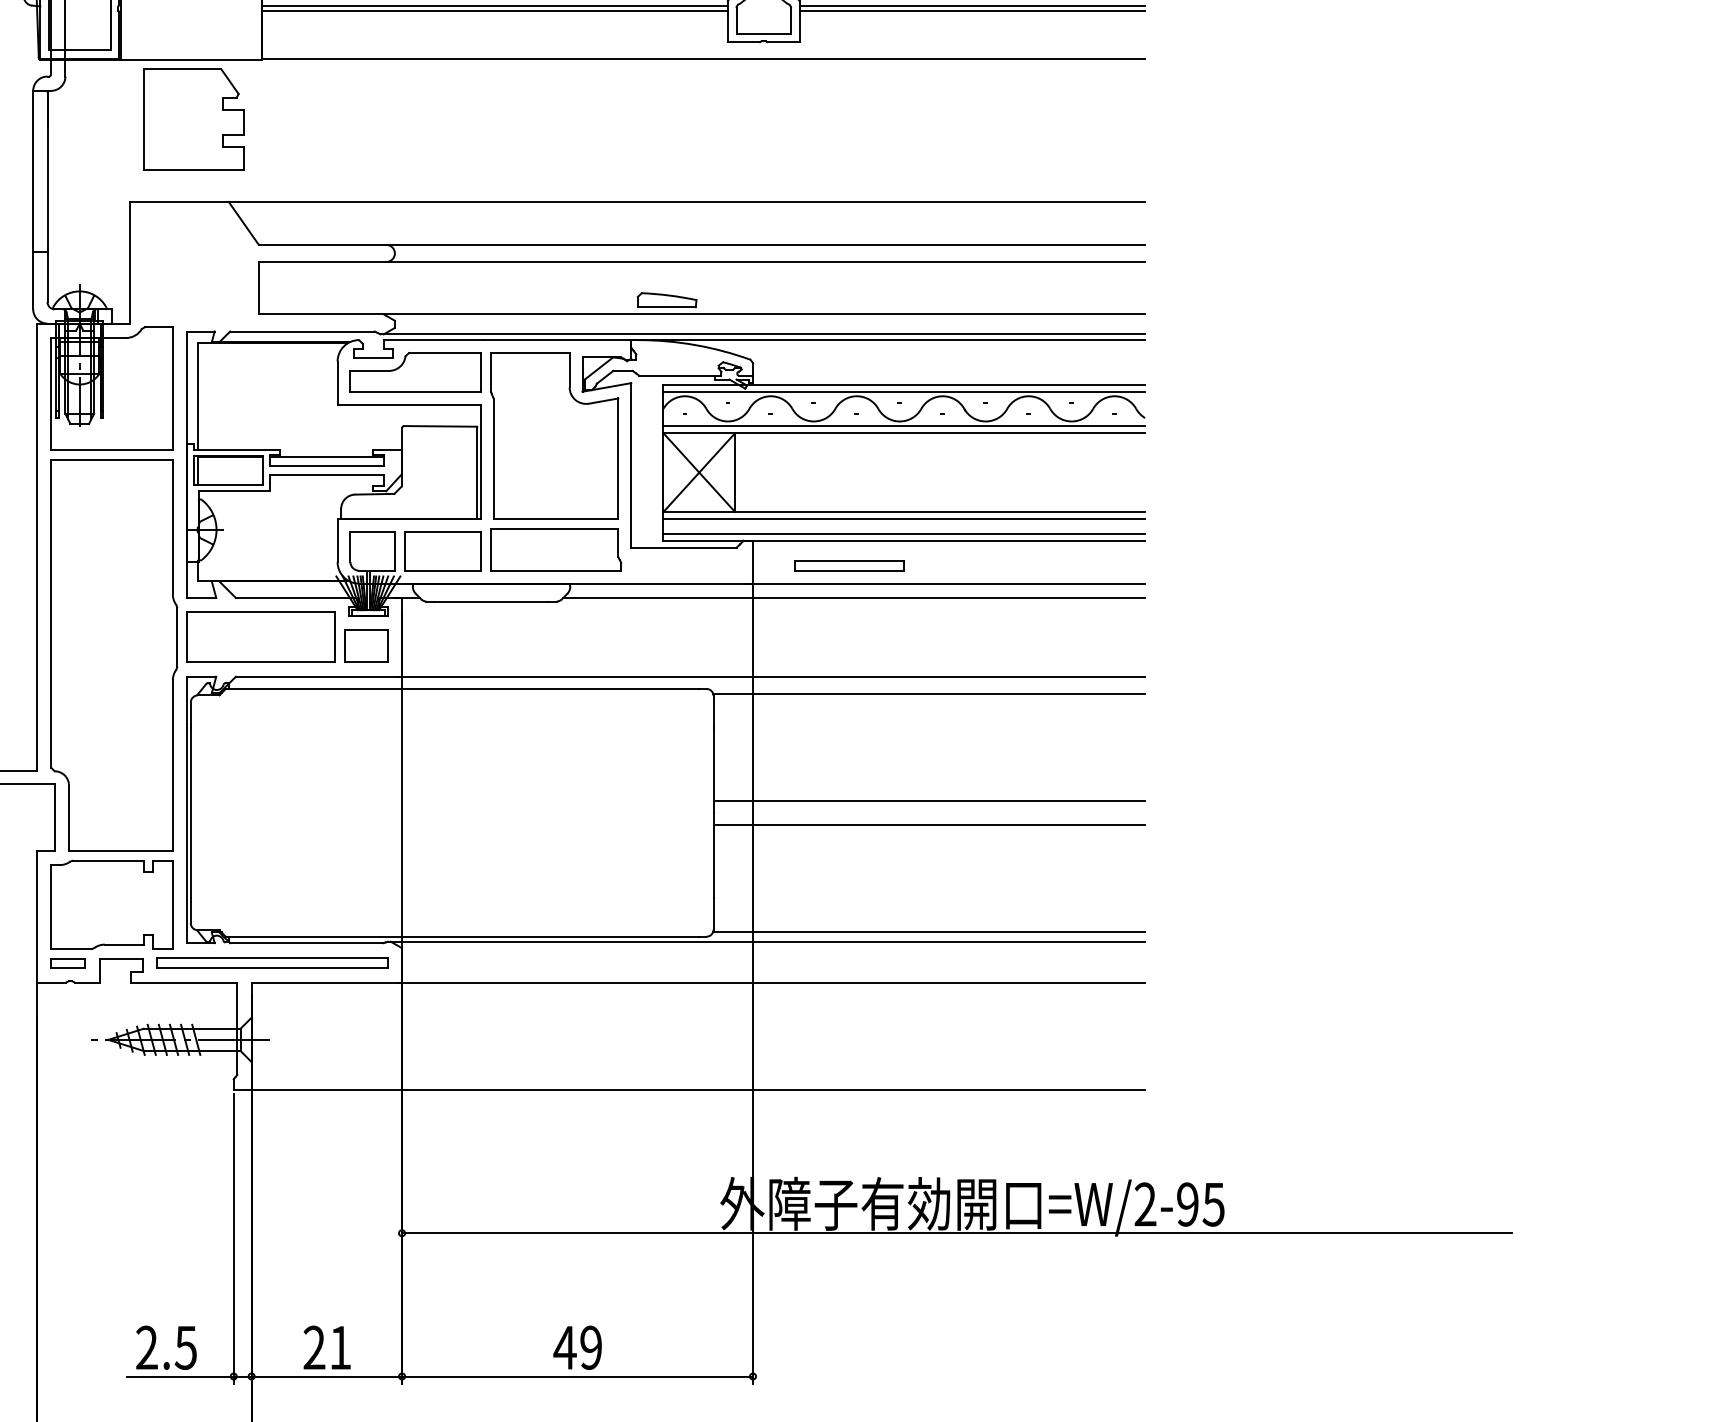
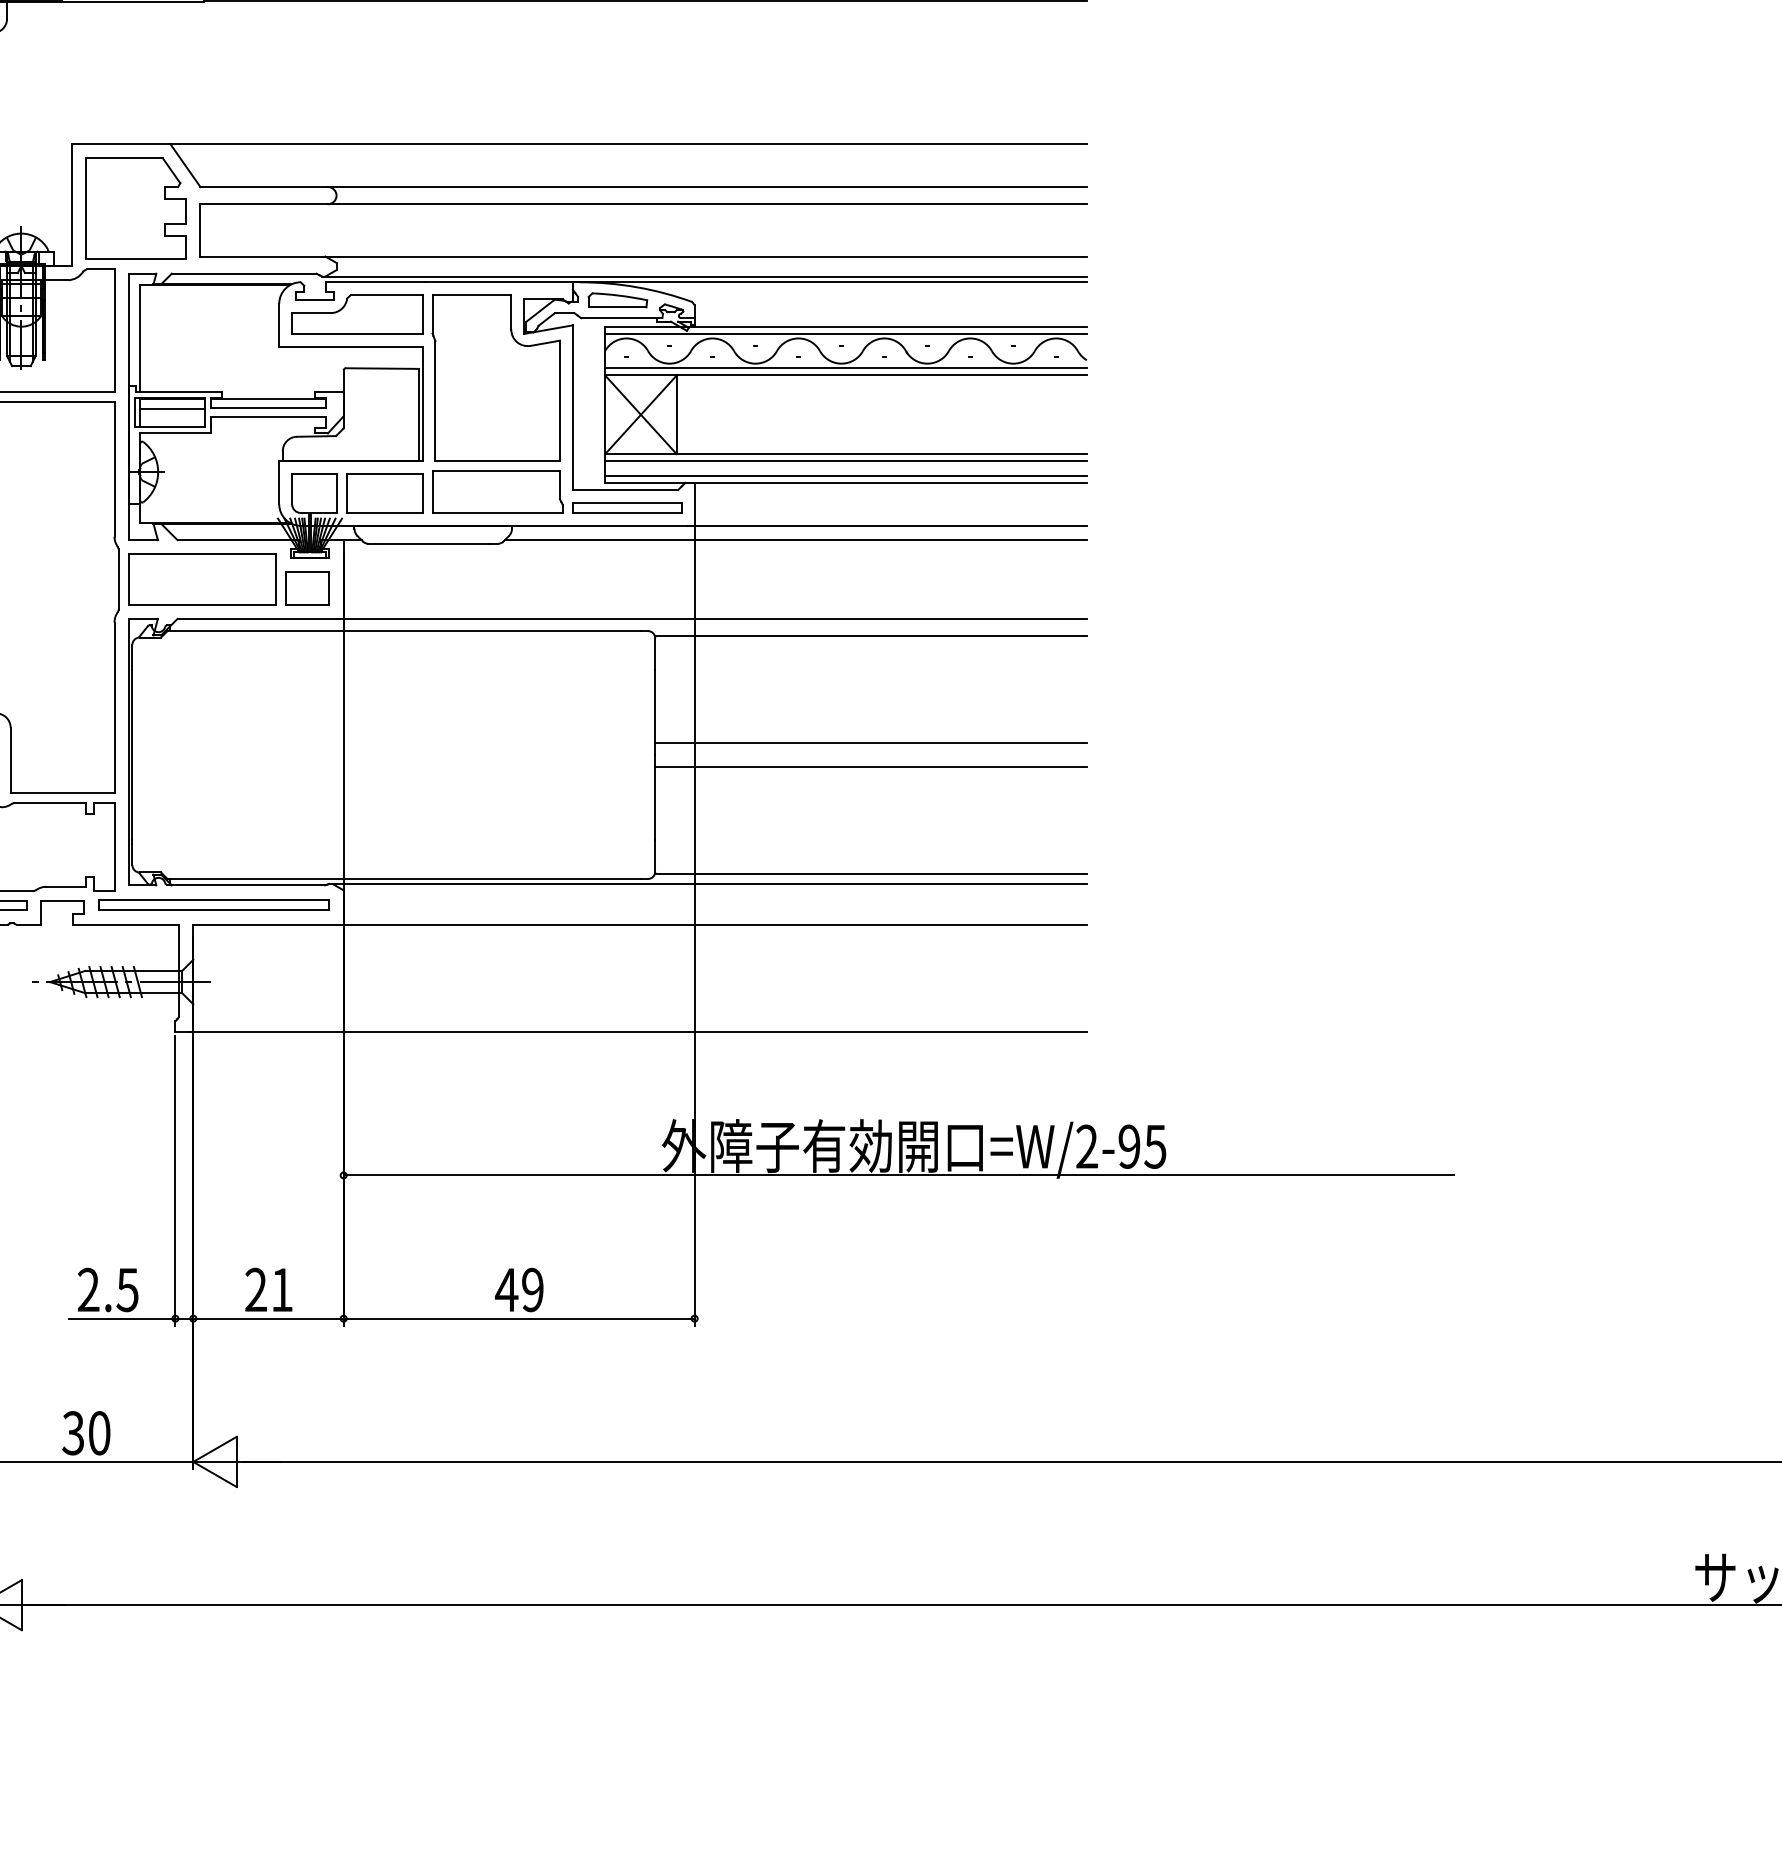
part: (193, 119) -> (135, 208), moved
part: (666, 300) -> (617, 300), moved
line: (229, 466) -> (171, 408), added
part: (849, 565) -> (627, 507), moved

